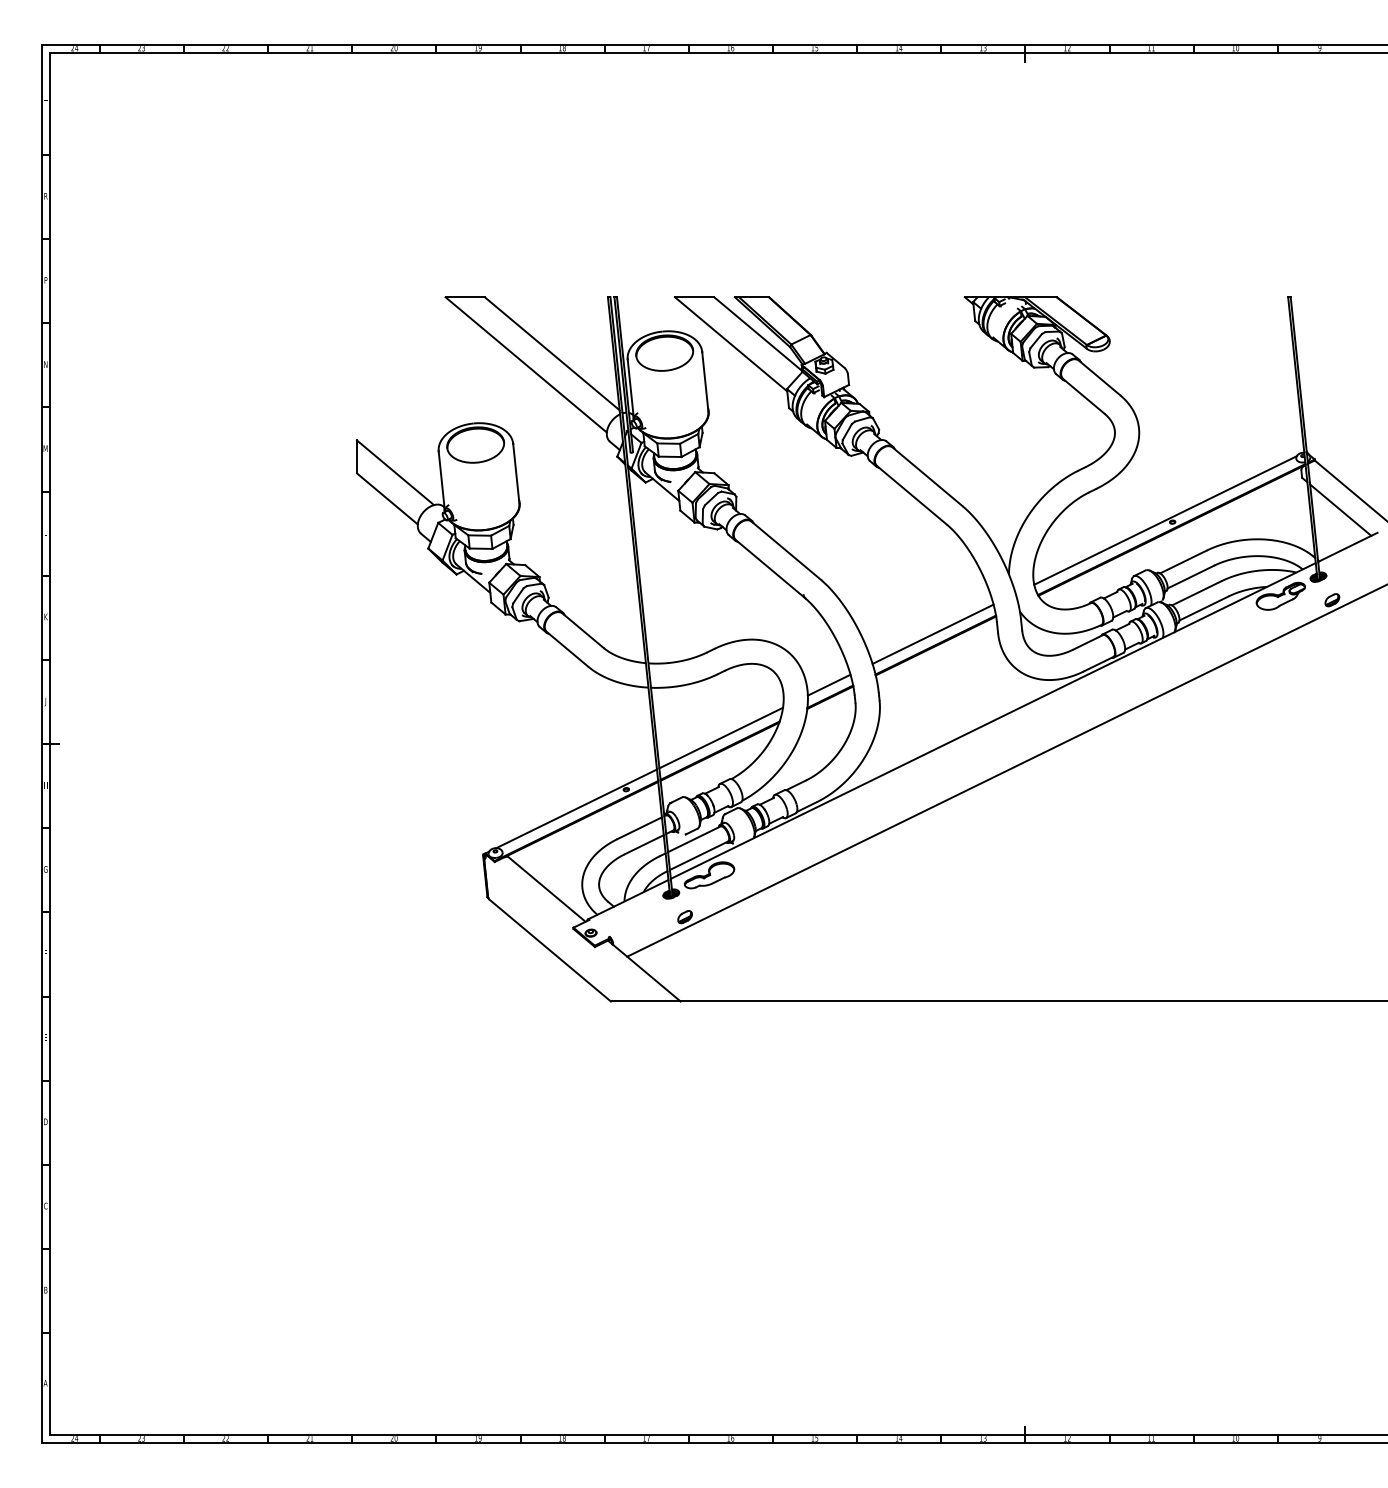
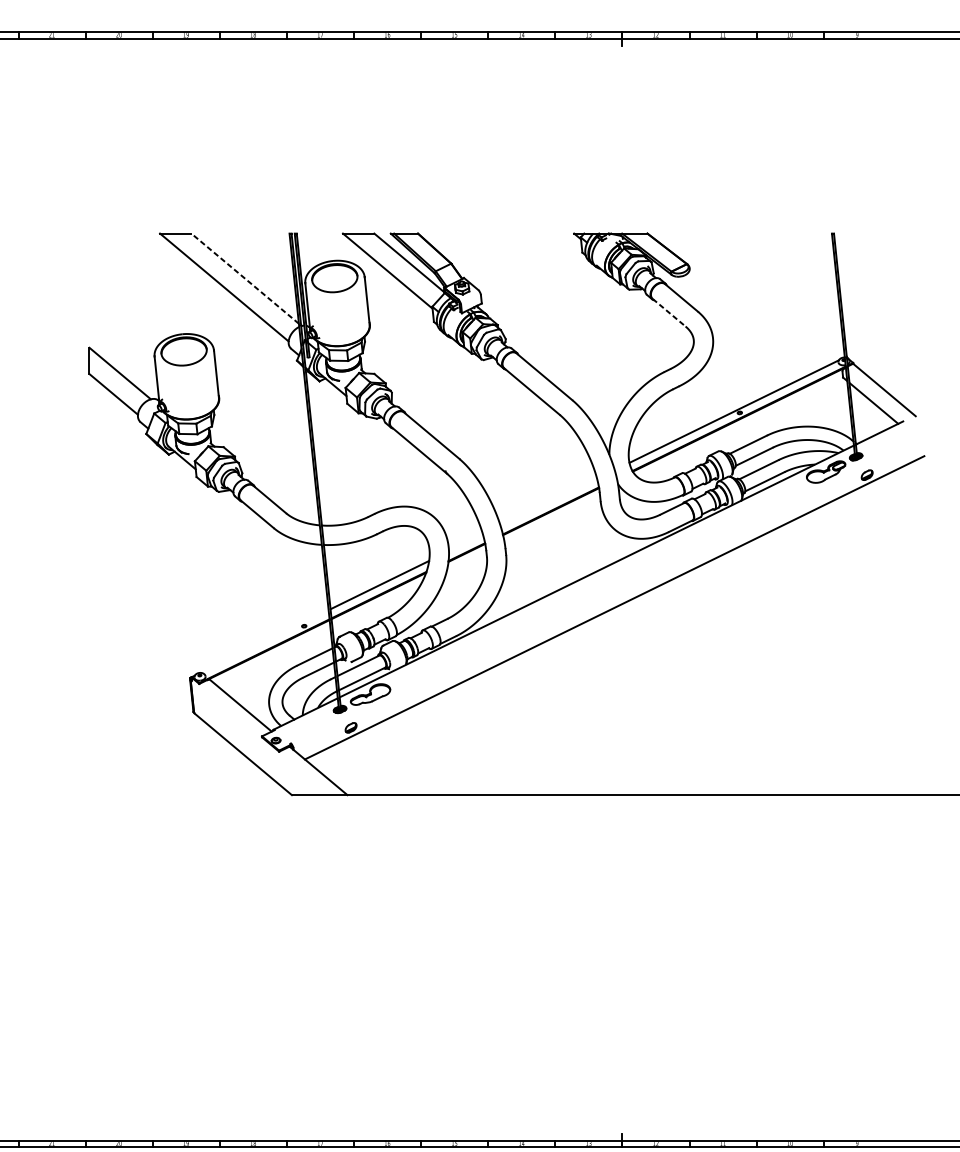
line: (552, 353) -> (245, 278), solid -> dashed
line: (1083, 396) -> (668, 312), solid -> dashed
line: (932, 633) -> (548, 501), removed
line: (828, 684) -> (465, 542), removed
line: (576, 808) -> (264, 641), removed

